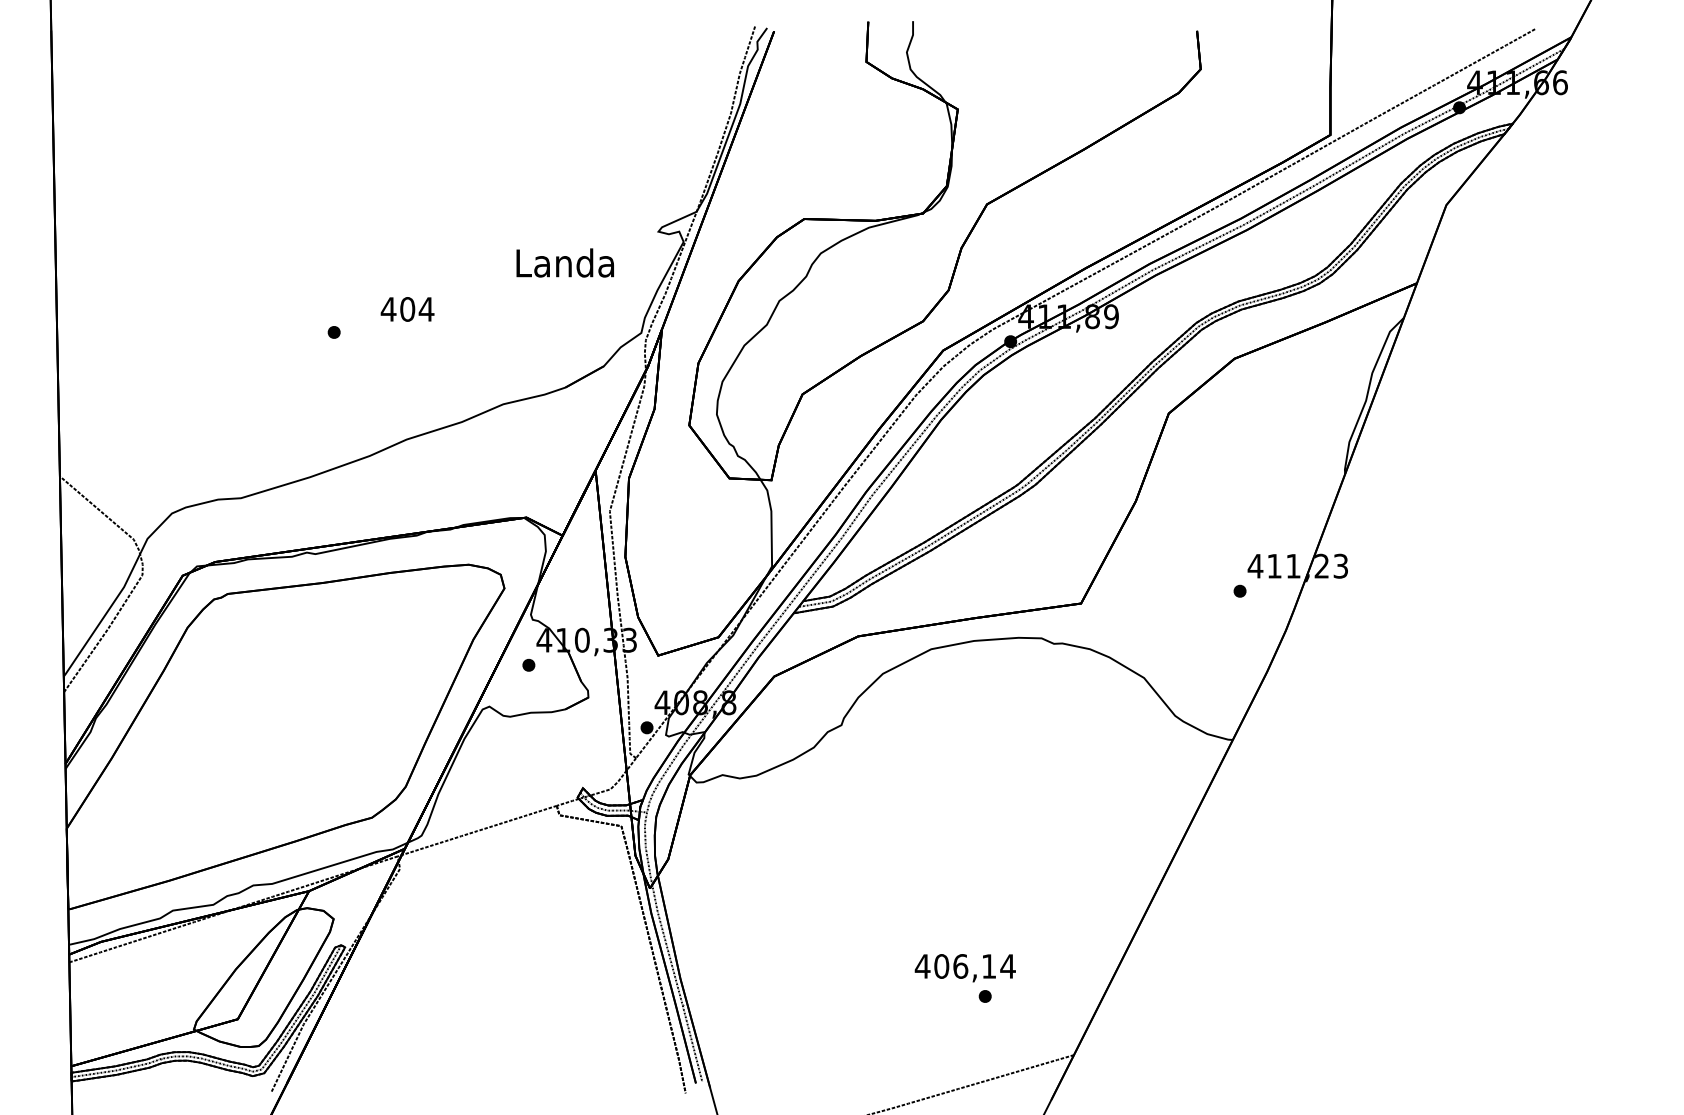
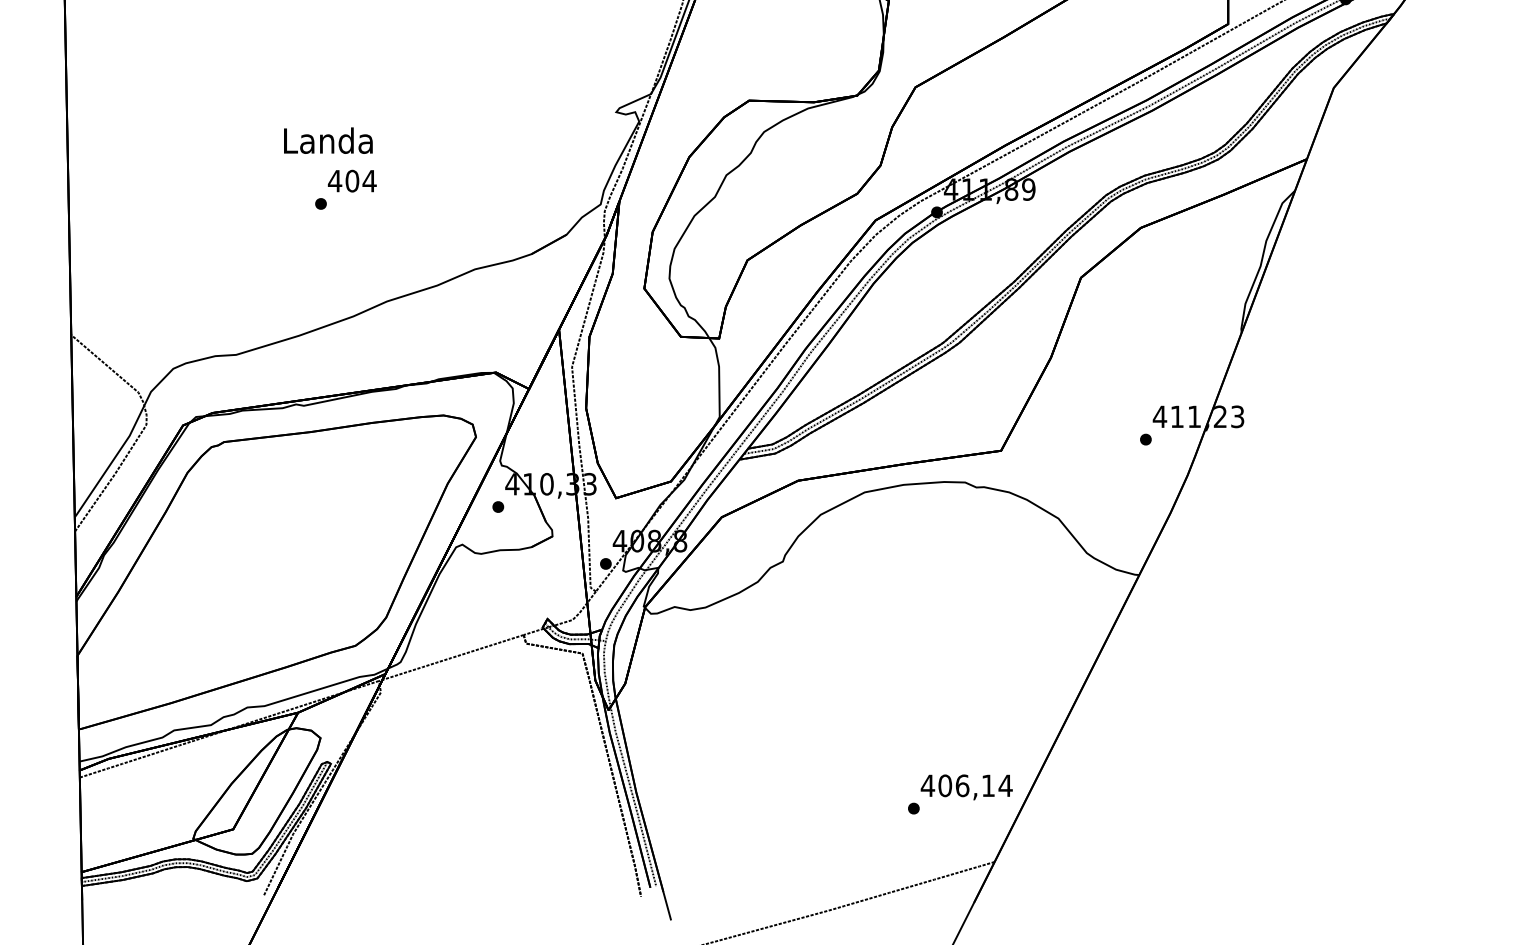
text: (564, 262) -> (327, 140), moved
text: (407, 309) -> (352, 181), moved
text: (964, 968) -> (965, 787), moved

